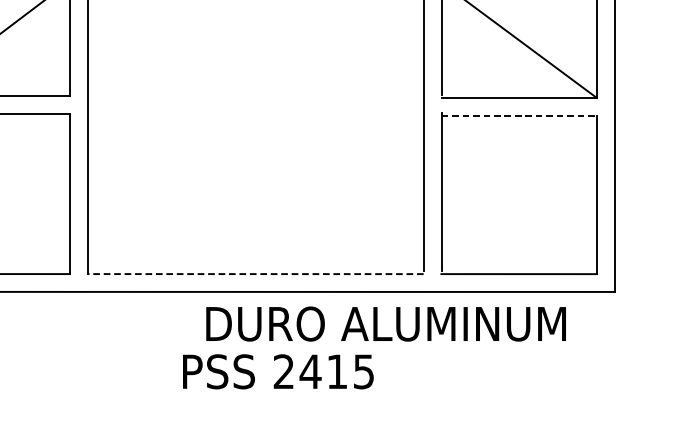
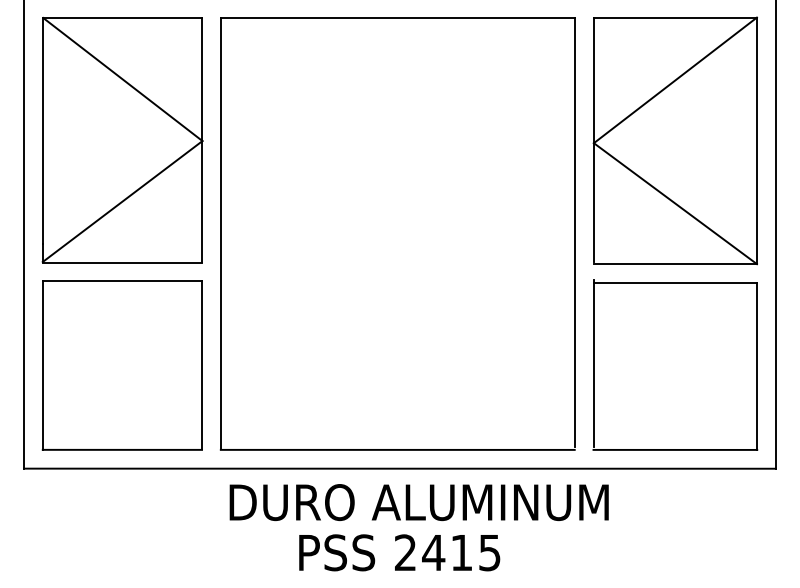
line: (519, 116) -> (675, 283), dashed -> solid
line: (255, 273) -> (397, 449), dashed -> solid
text: (385, 324) -> (418, 502), moved
text: (278, 371) -> (399, 552), moved

